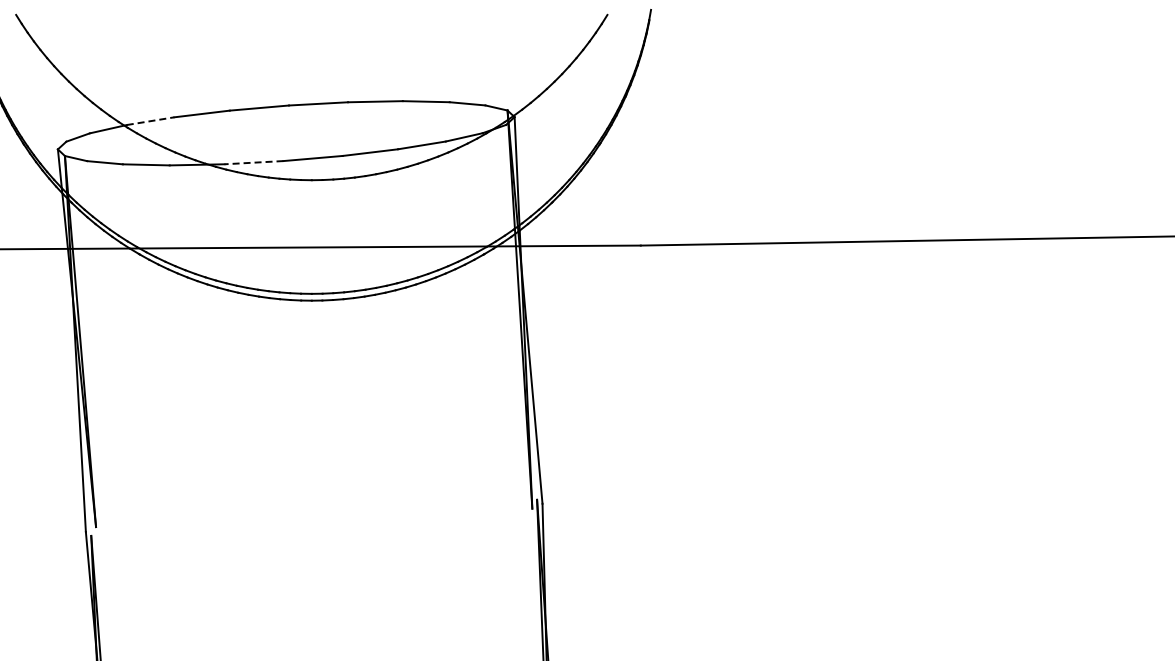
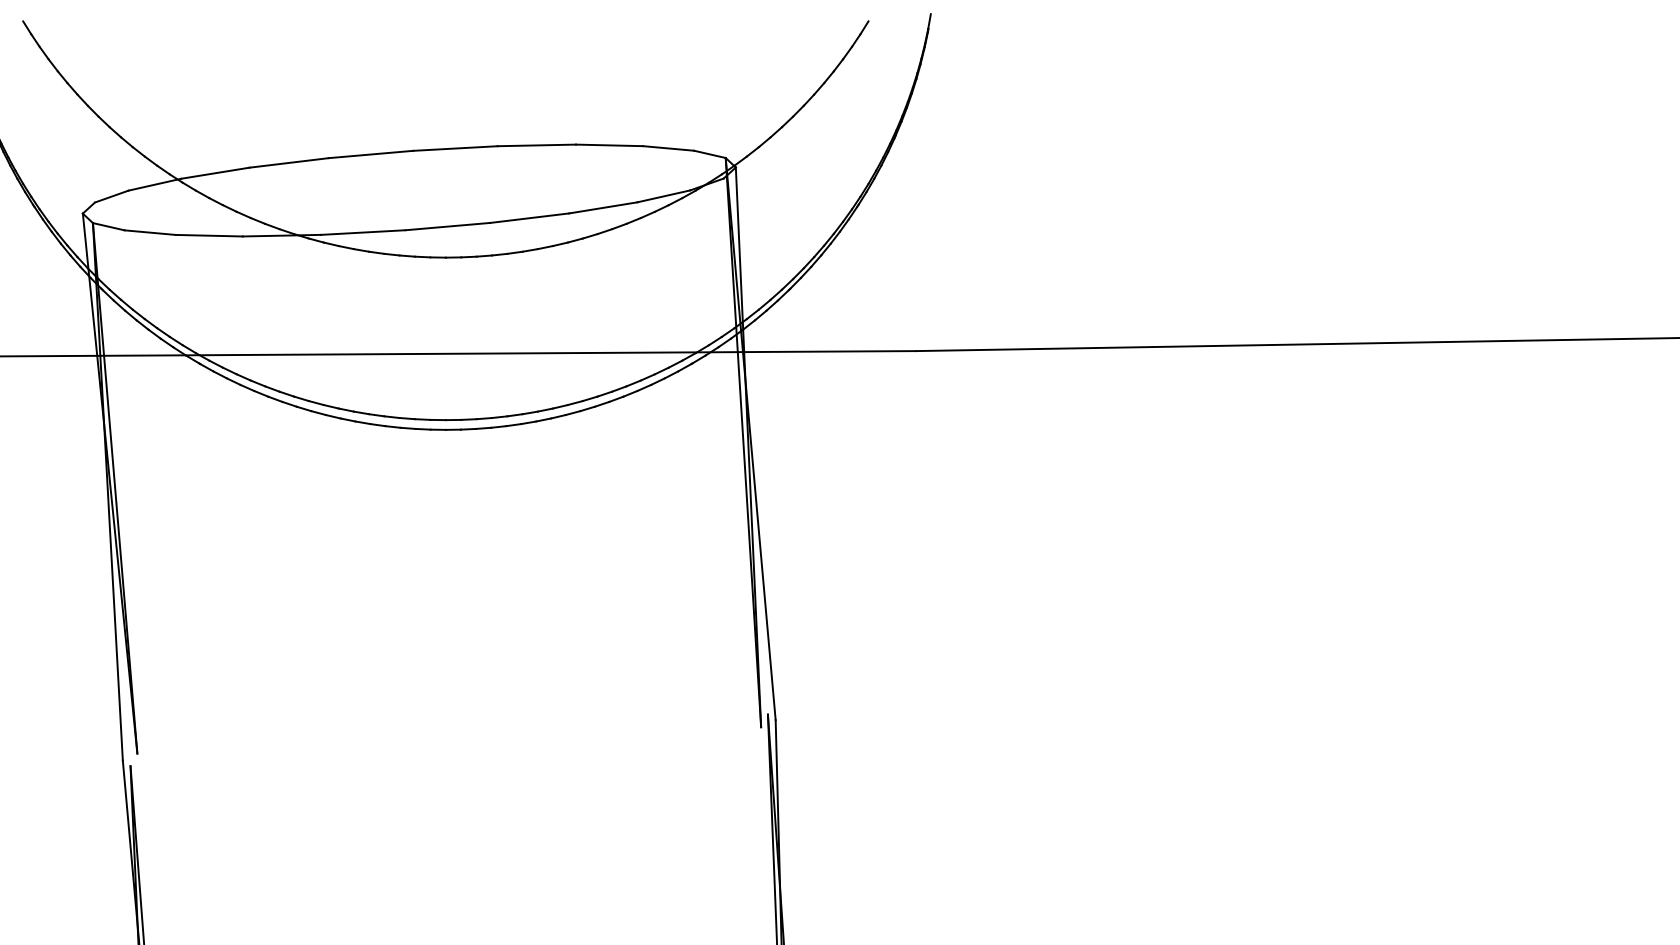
line: (151, 121) -> (216, 173), dashed -> solid
line: (254, 162) -> (363, 232), dashed -> solid

